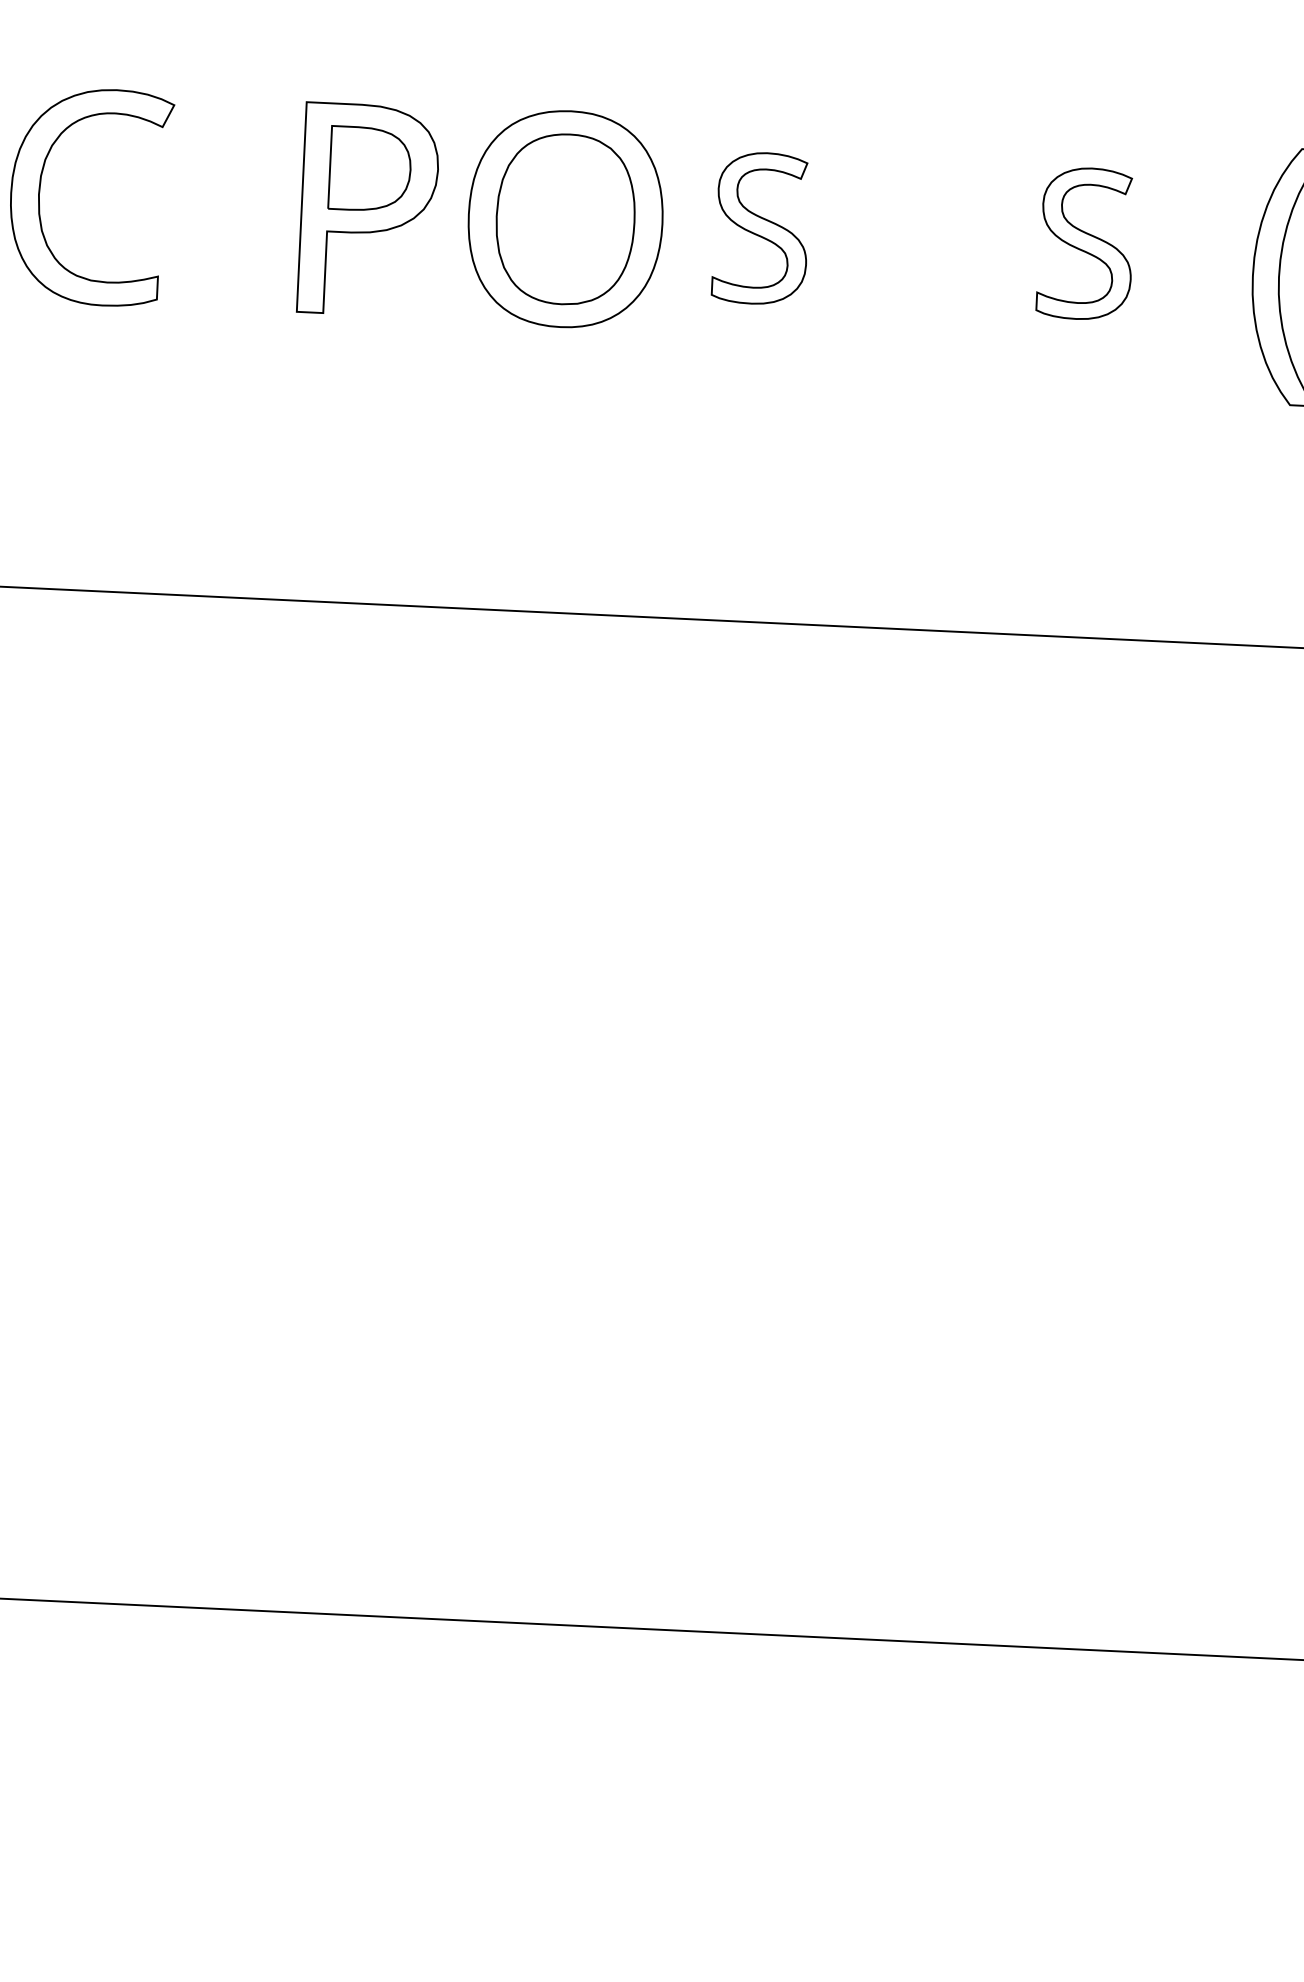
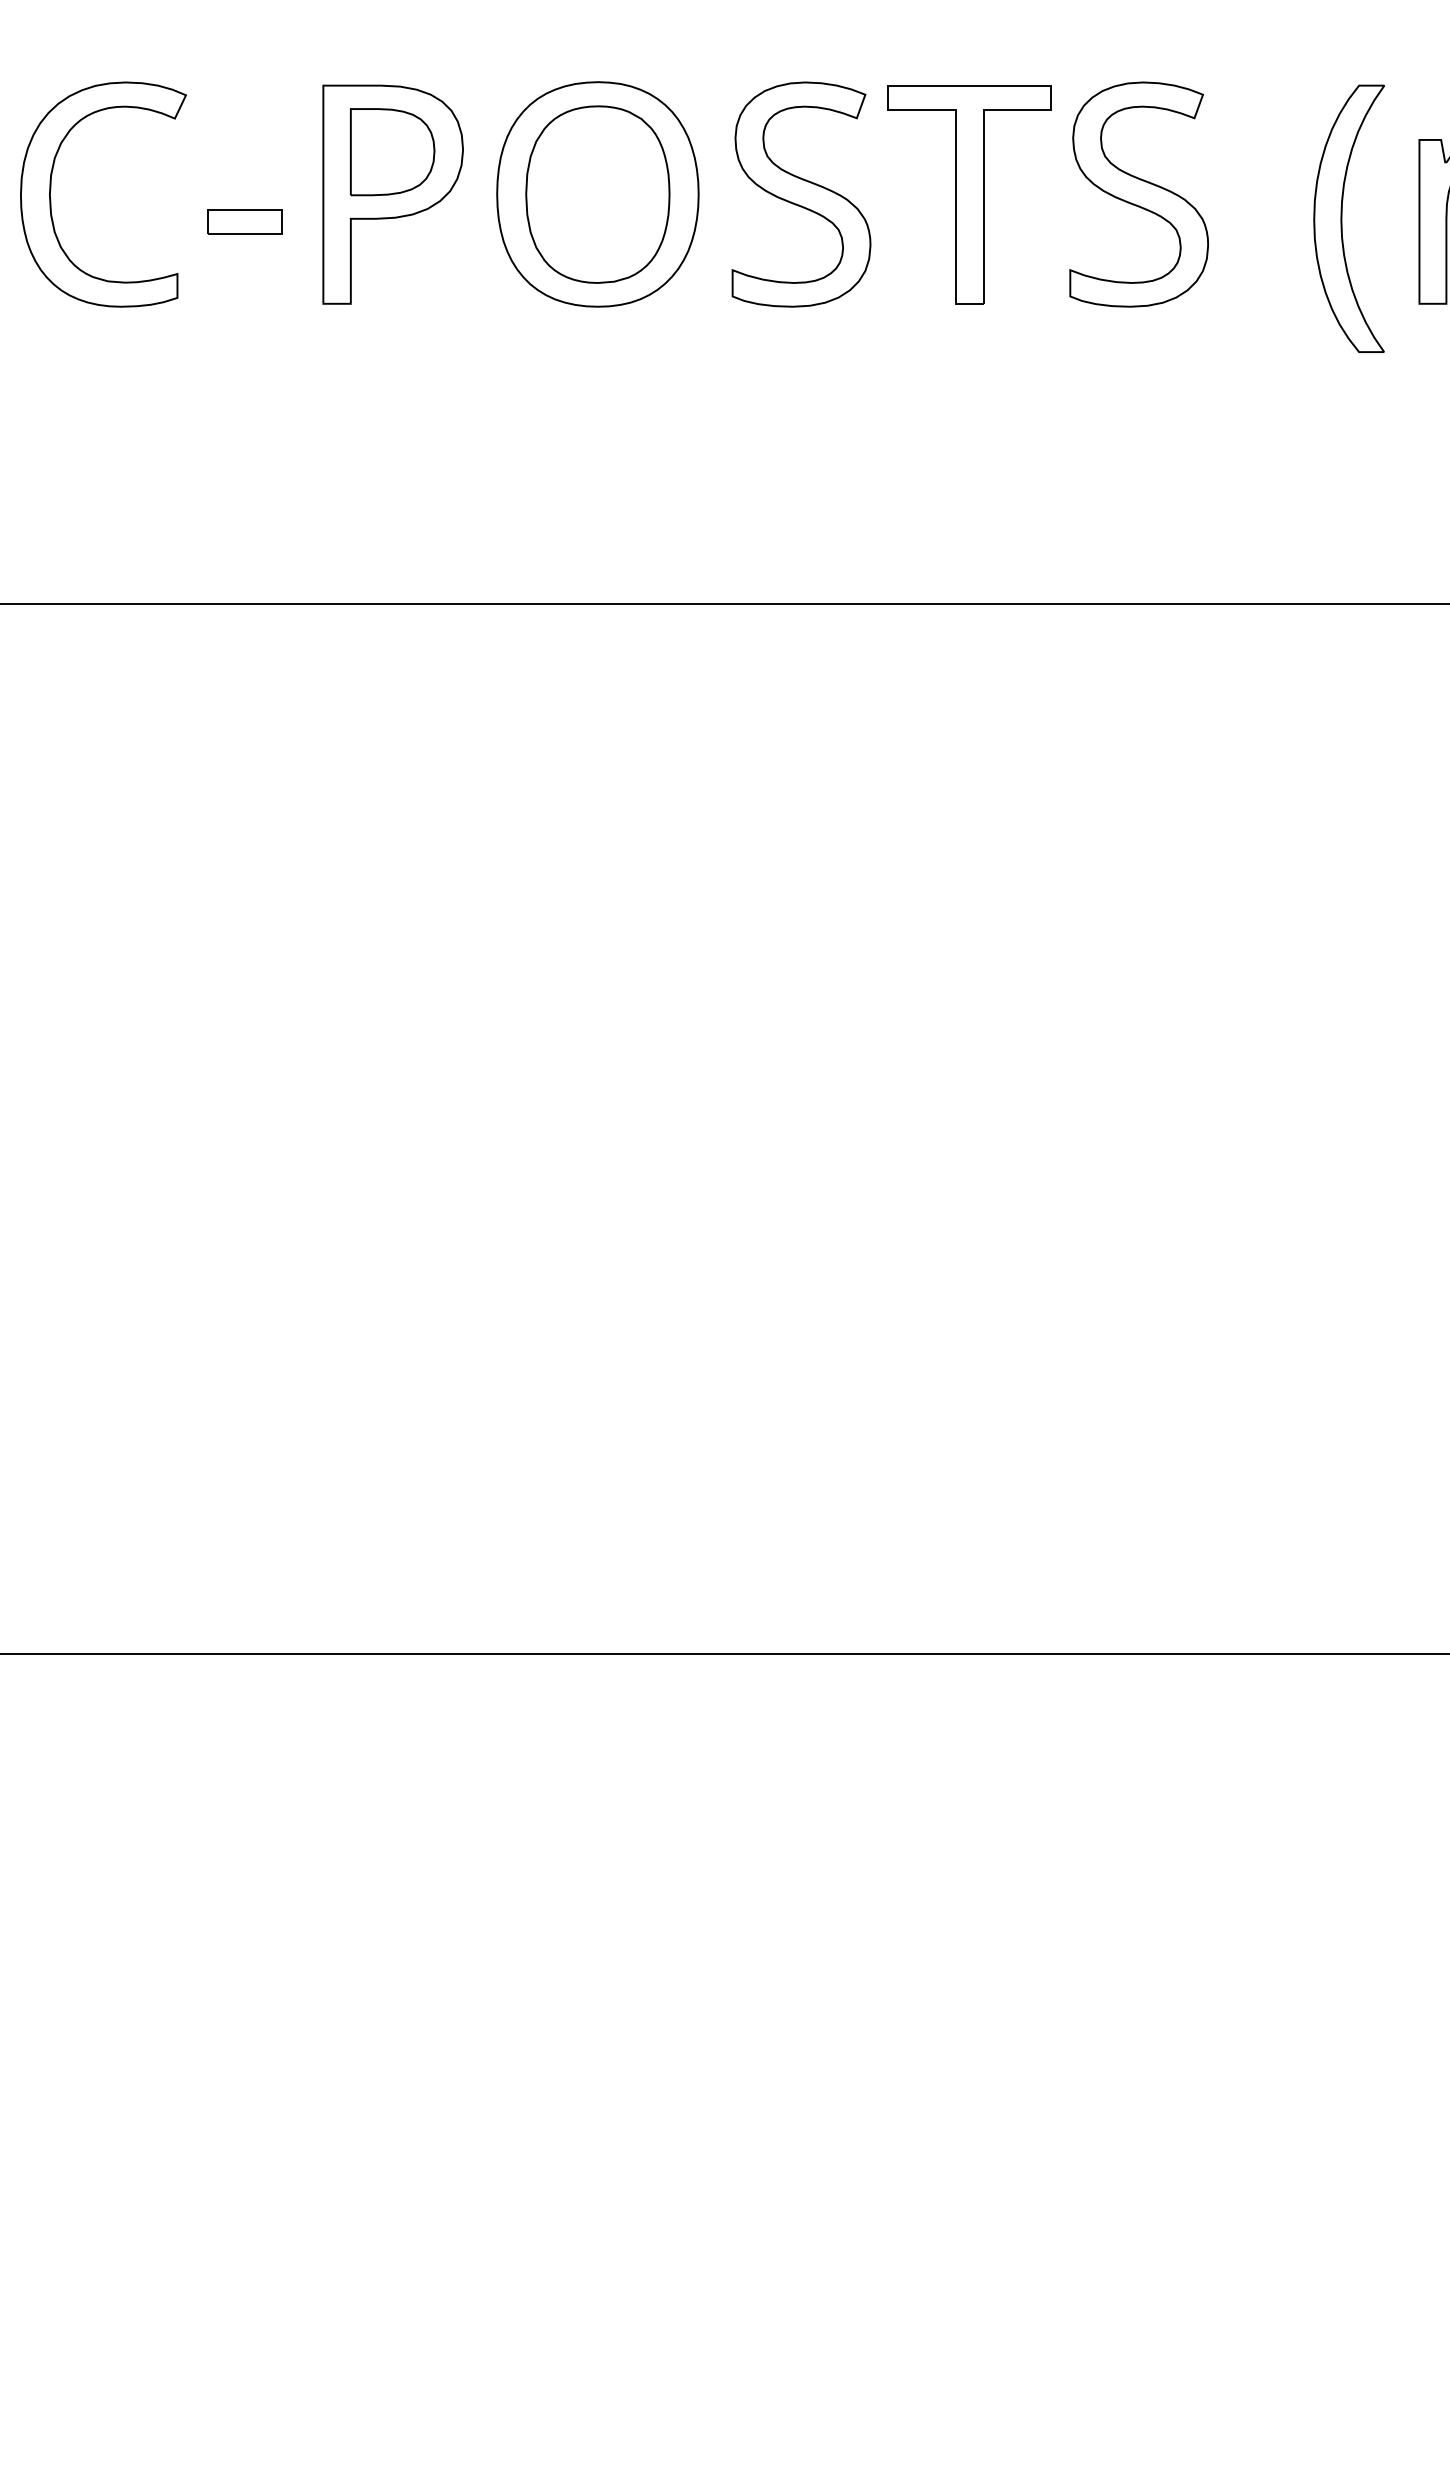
part: (761, 228) -> (801, 194), size x1.43
part: (224, 229) -> (244, 221), added
part: (922, 236) -> (969, 194), added
part: (1086, 243) -> (1139, 194), size x1.43

